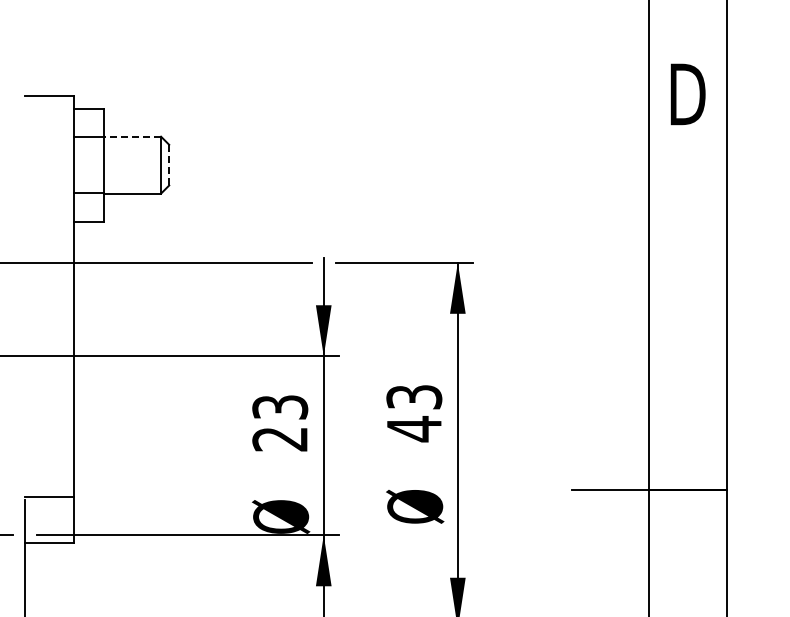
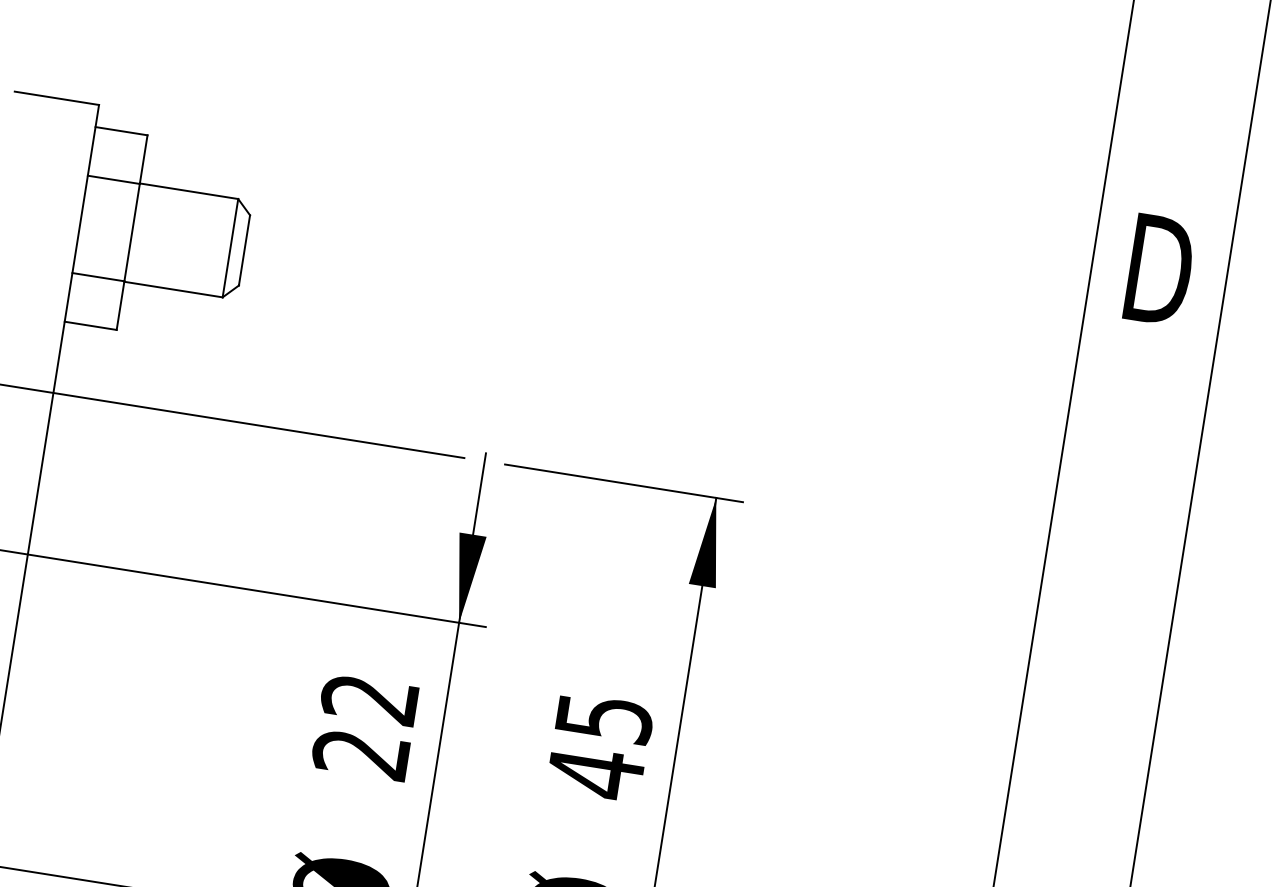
line: (132, 136) -> (188, 190), dashed -> solid
line: (169, 165) -> (244, 251), dashed -> solid
text: (413, 396) -> (603, 716), 43 -> 45
text: (280, 407) -> (370, 699), 23 -> 22

